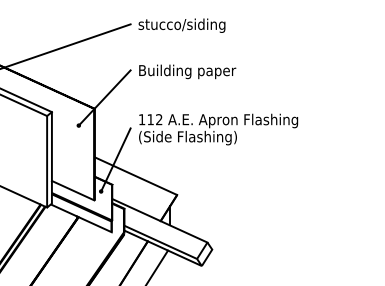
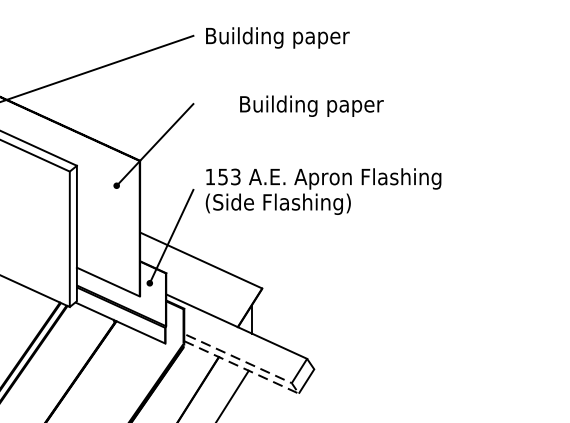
text: (187, 25) -> (277, 37), stucco/siding -> Building paper
text: (187, 71) -> (311, 105), moved
text: (154, 119) -> (228, 176), 112 -> 153
line: (200, 264) -> (296, 391), solid -> dashed

